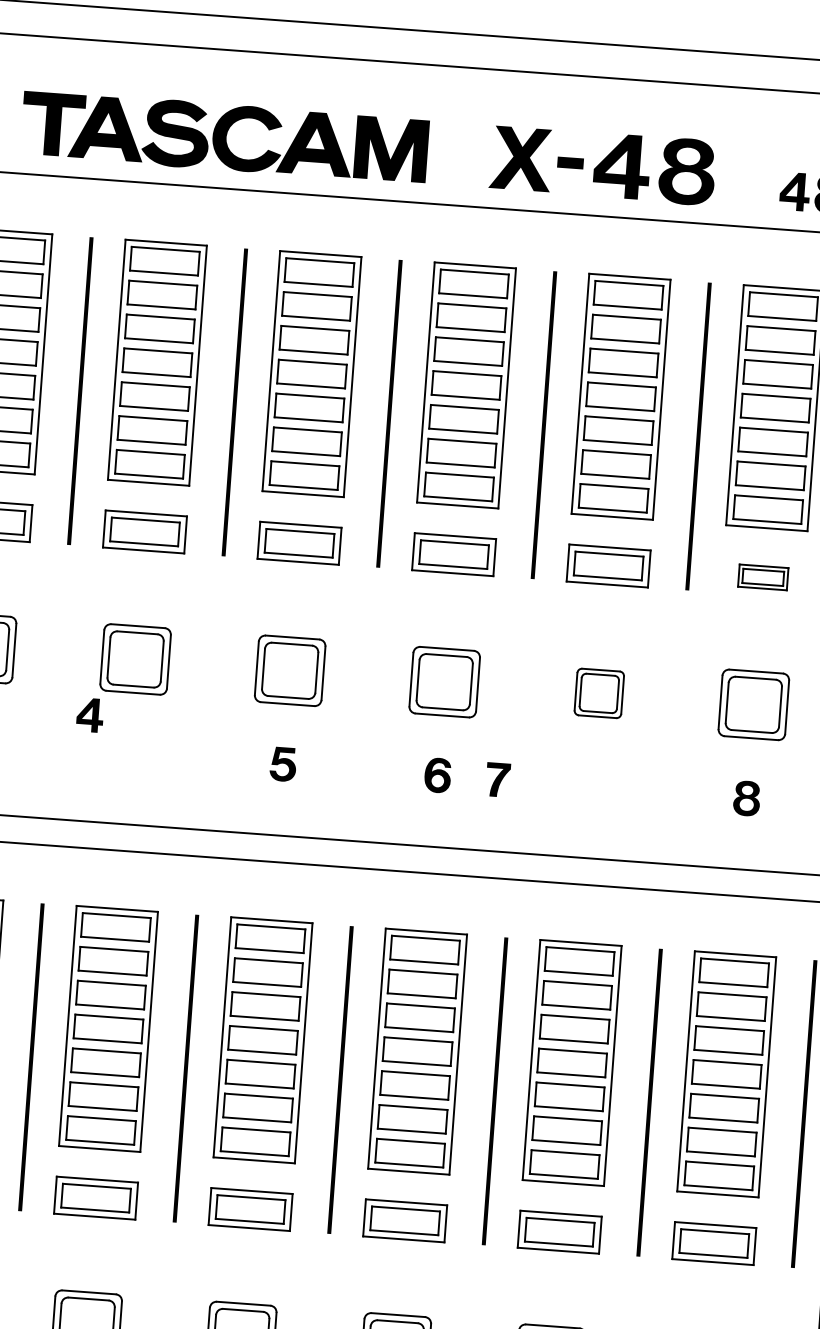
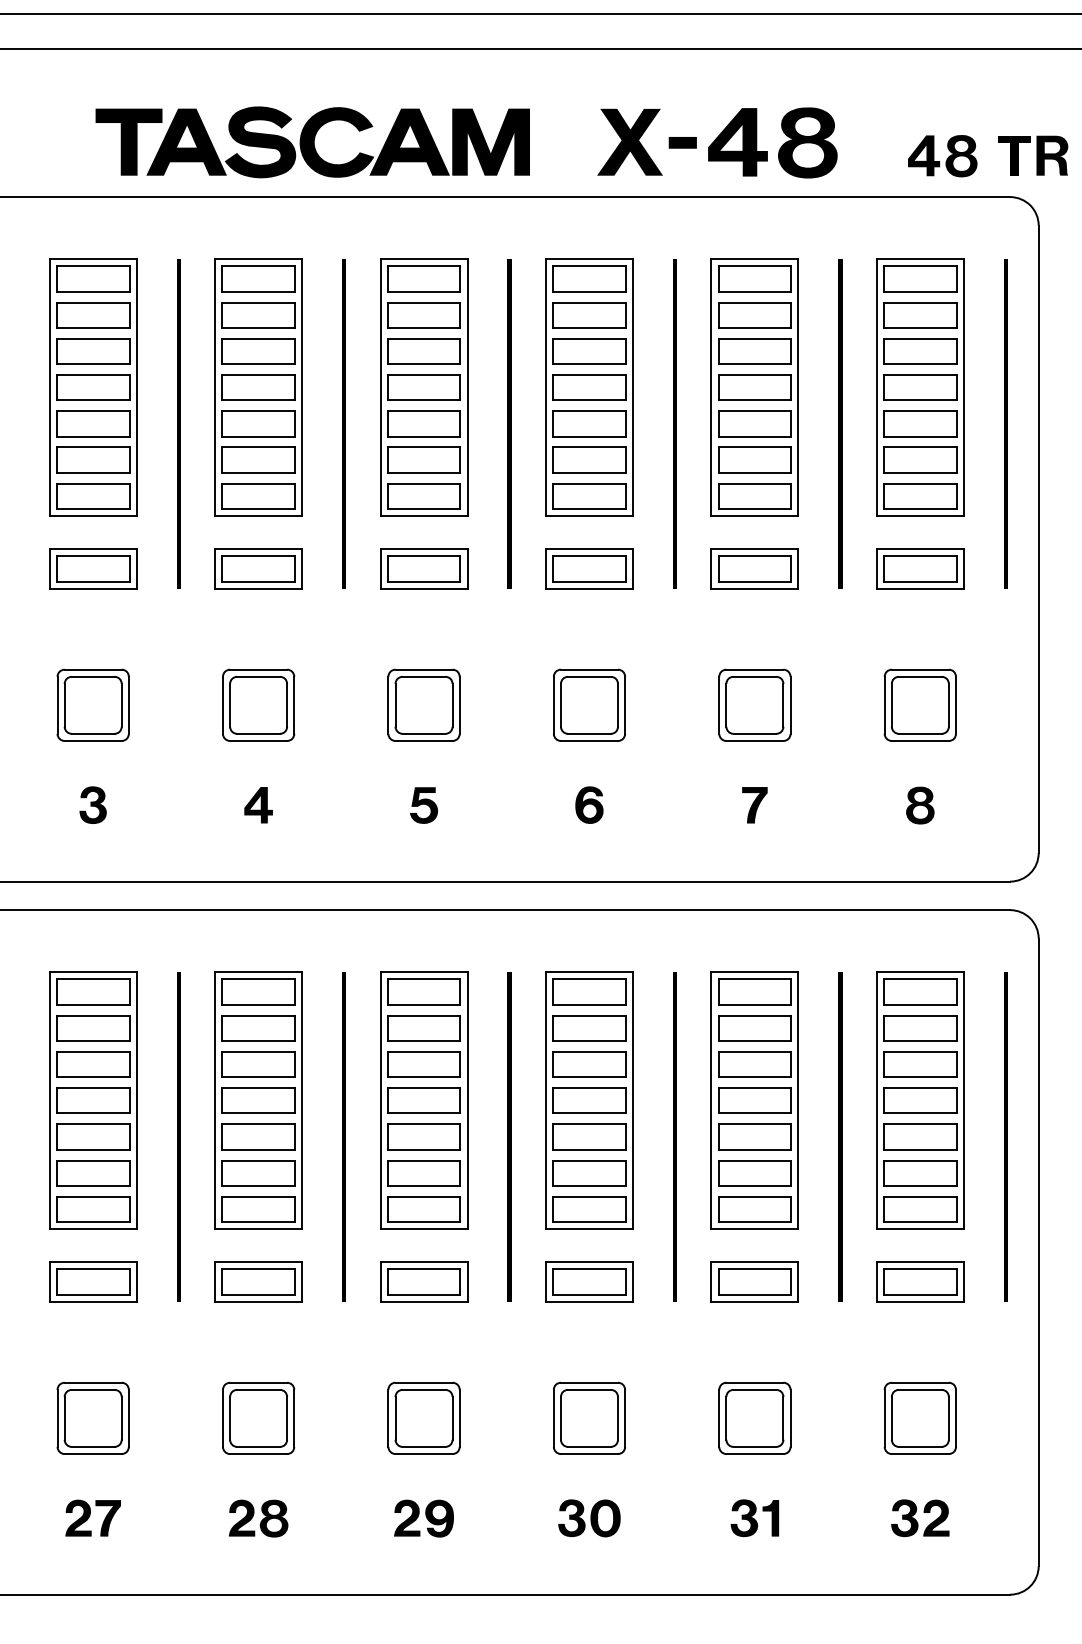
part: (763, 577) -> (920, 568), size x1.67
part: (598, 692) -> (754, 704), size x1.43
part: (90, 715) -> (258, 805), moved
part: (497, 780) -> (754, 805), moved

